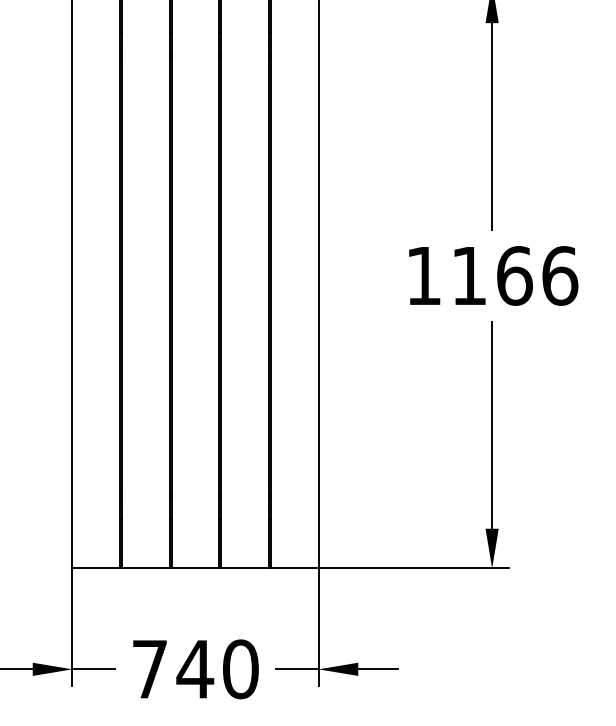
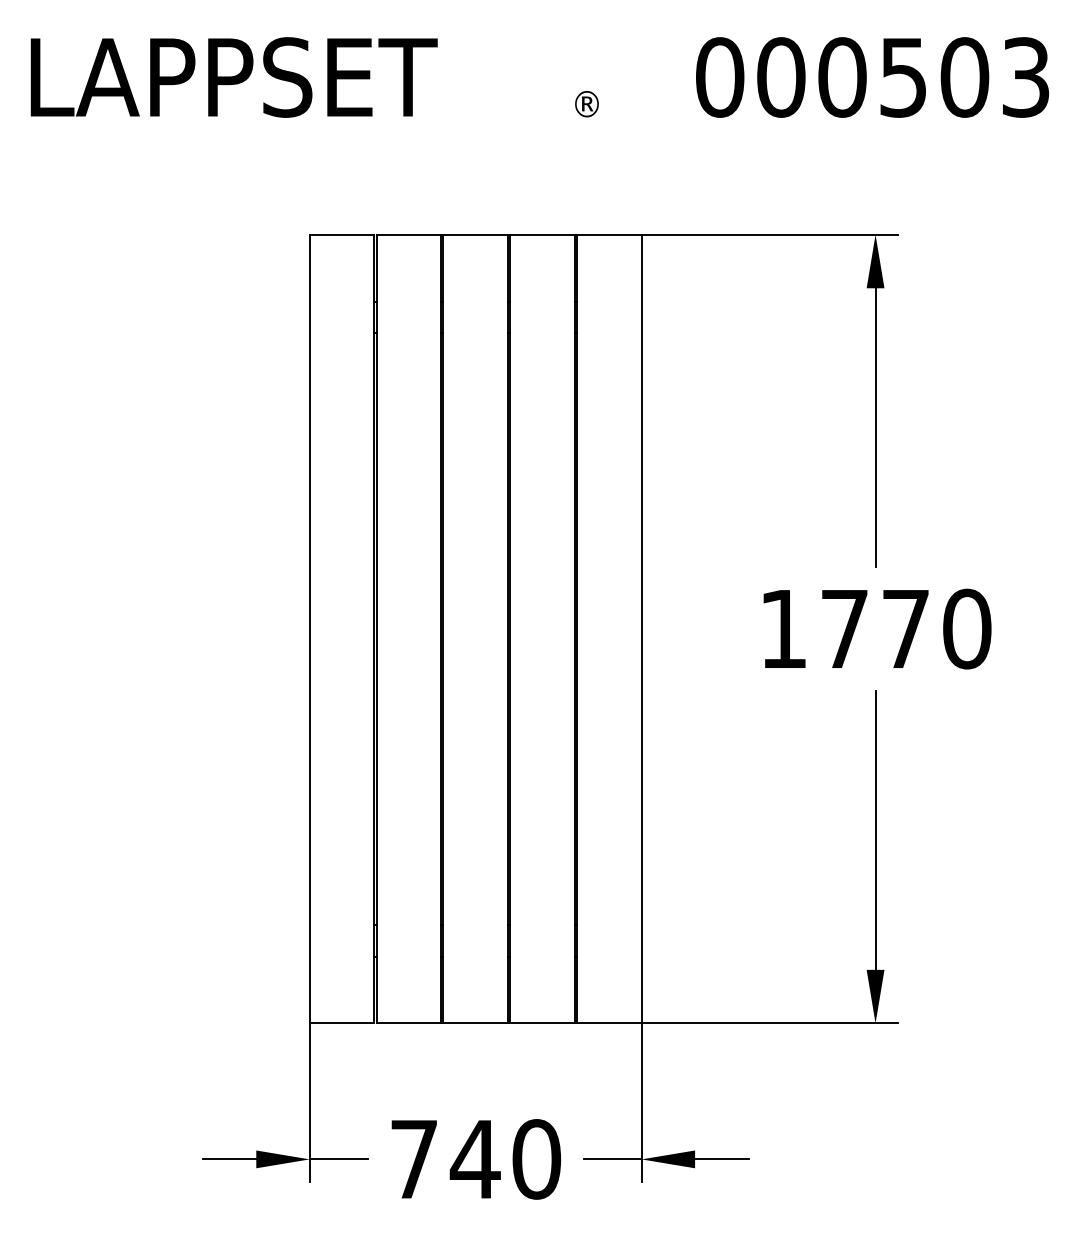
text: (515, 275) -> (906, 628), 1166 -> 1770

